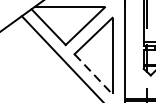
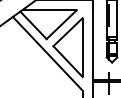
line: (94, 74) -> (68, 61), dashed -> solid

